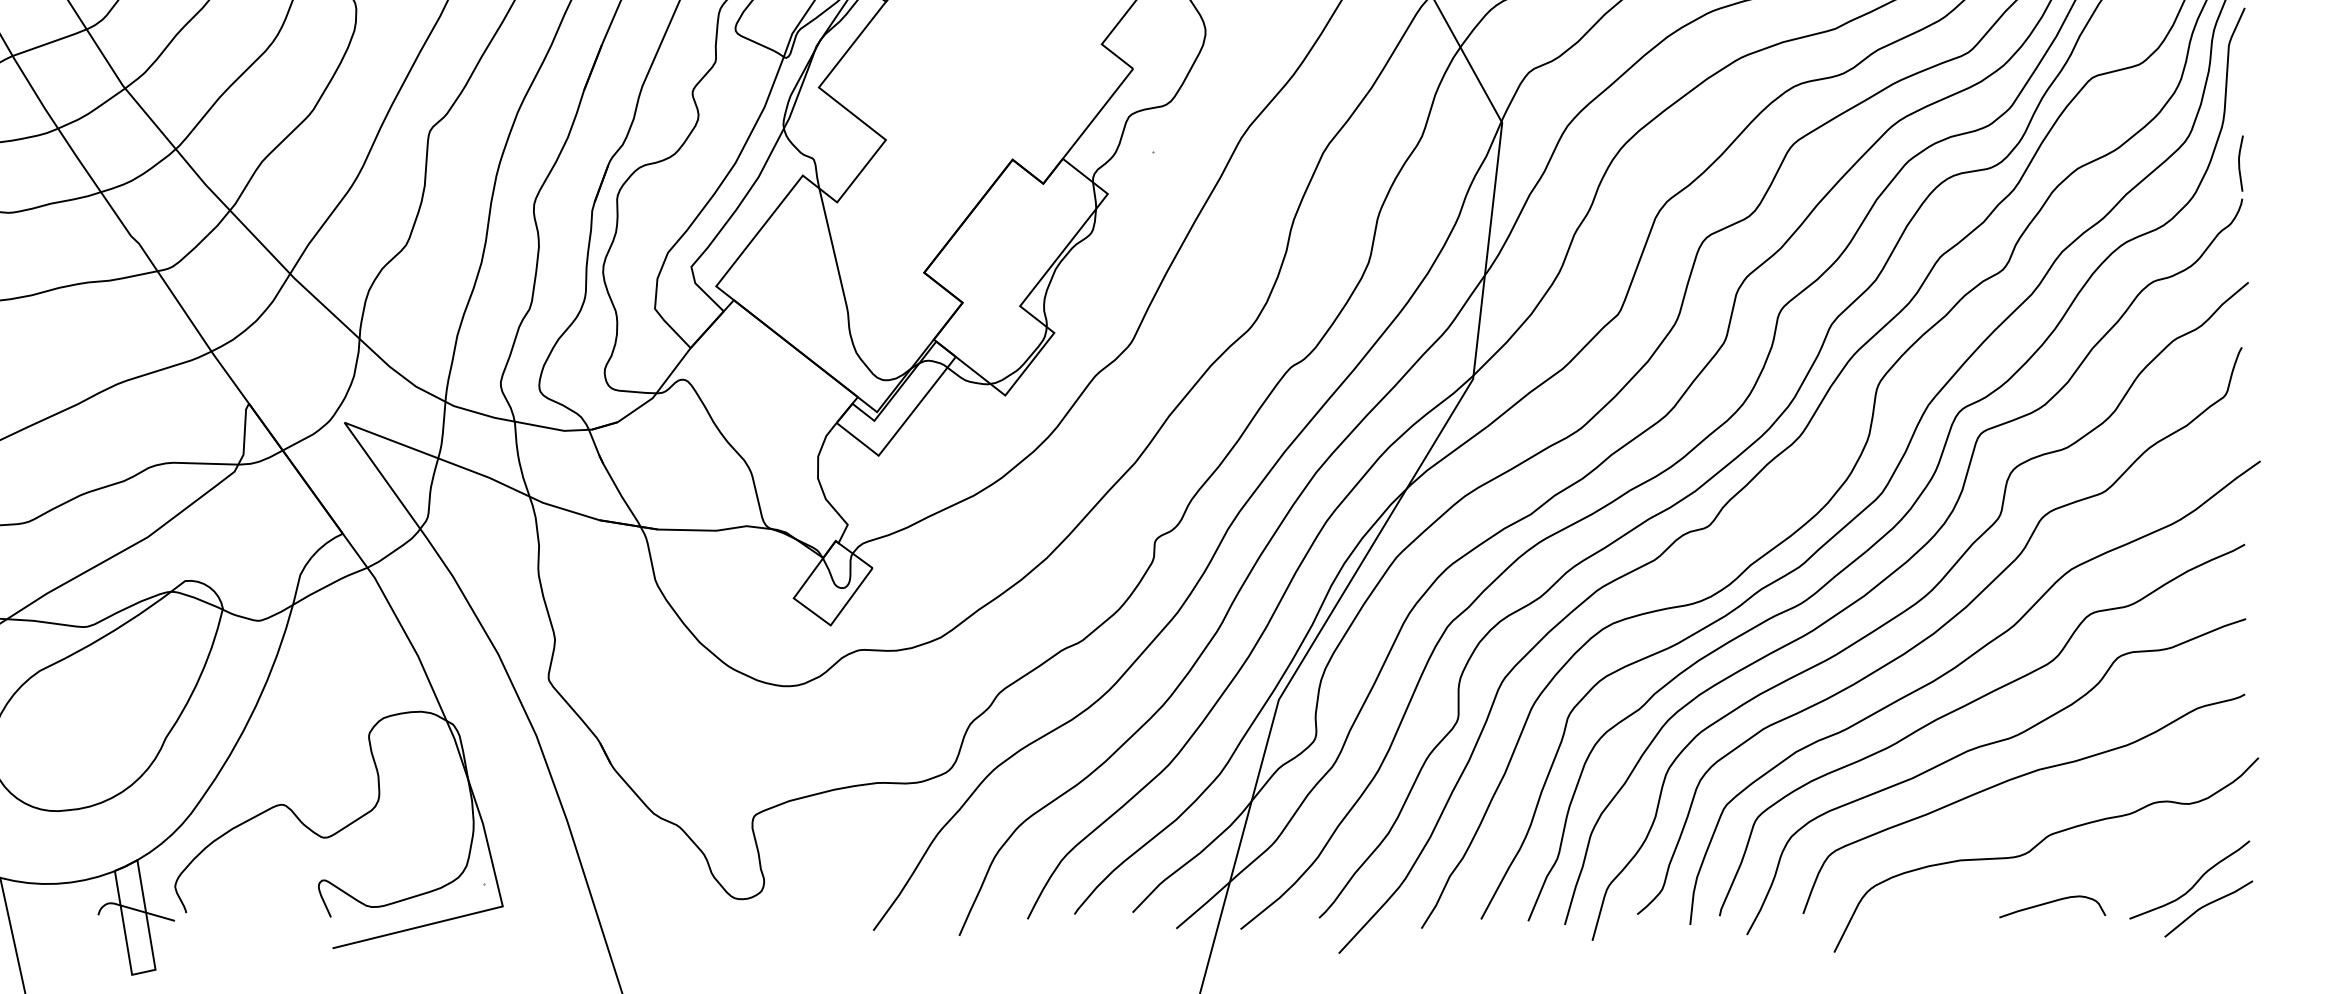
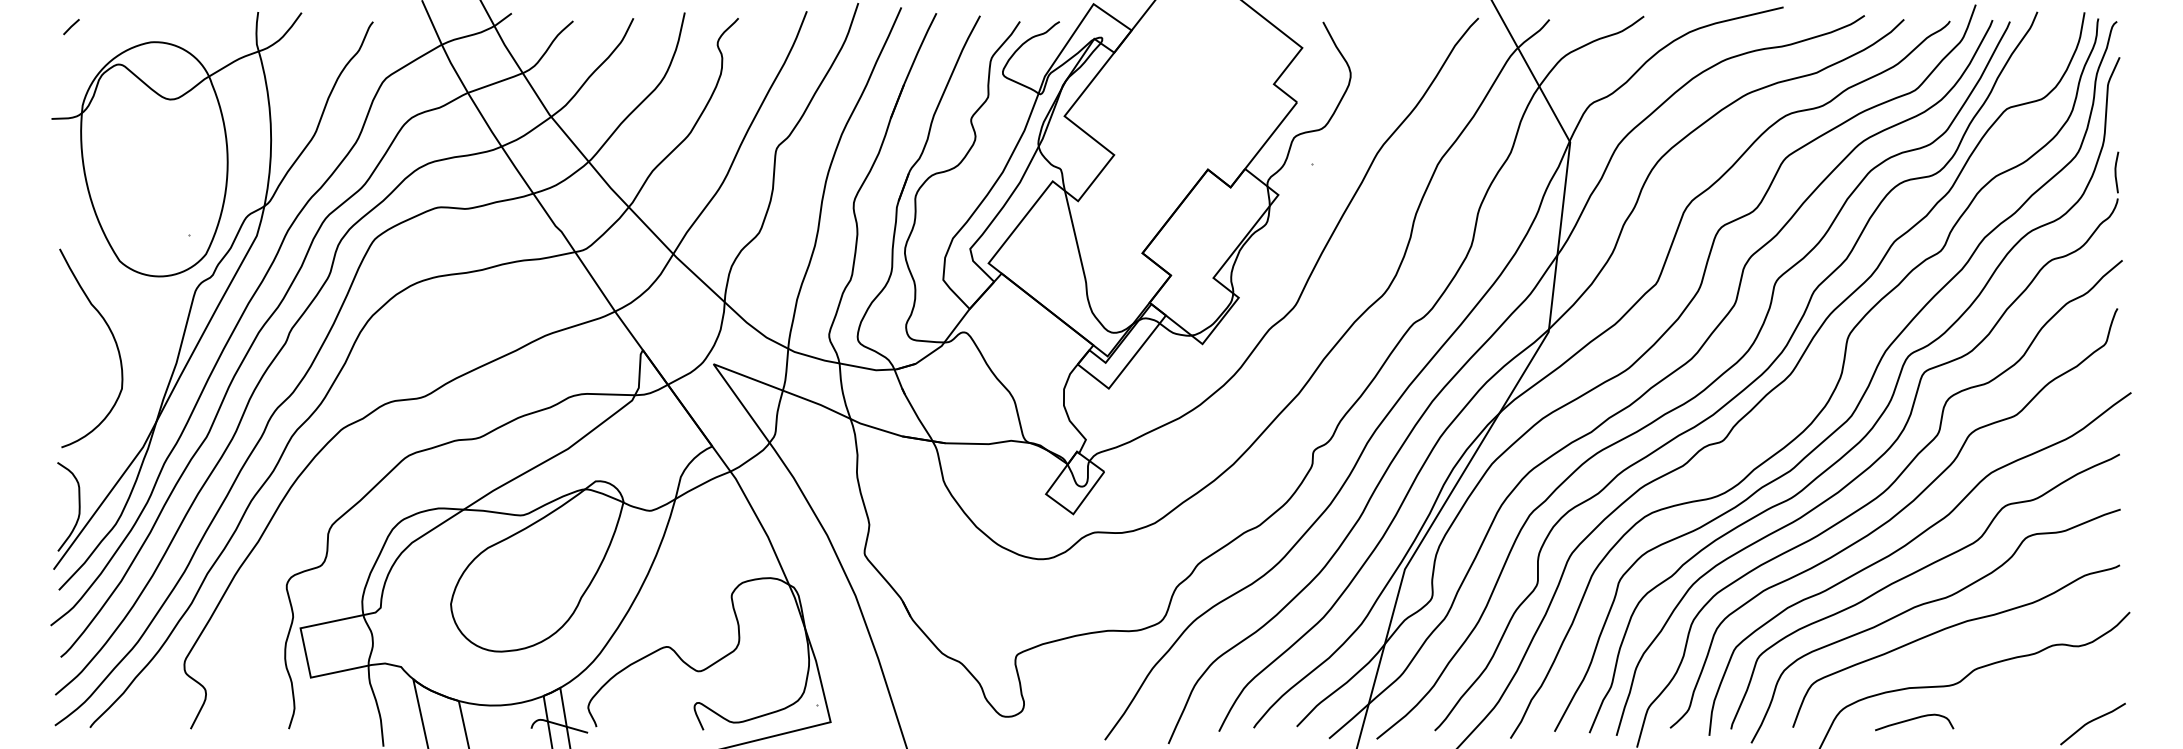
curve: (2194, 882) -> (2082, 704), removed
curve: (2049, 904) -> (1912, 720), moved

